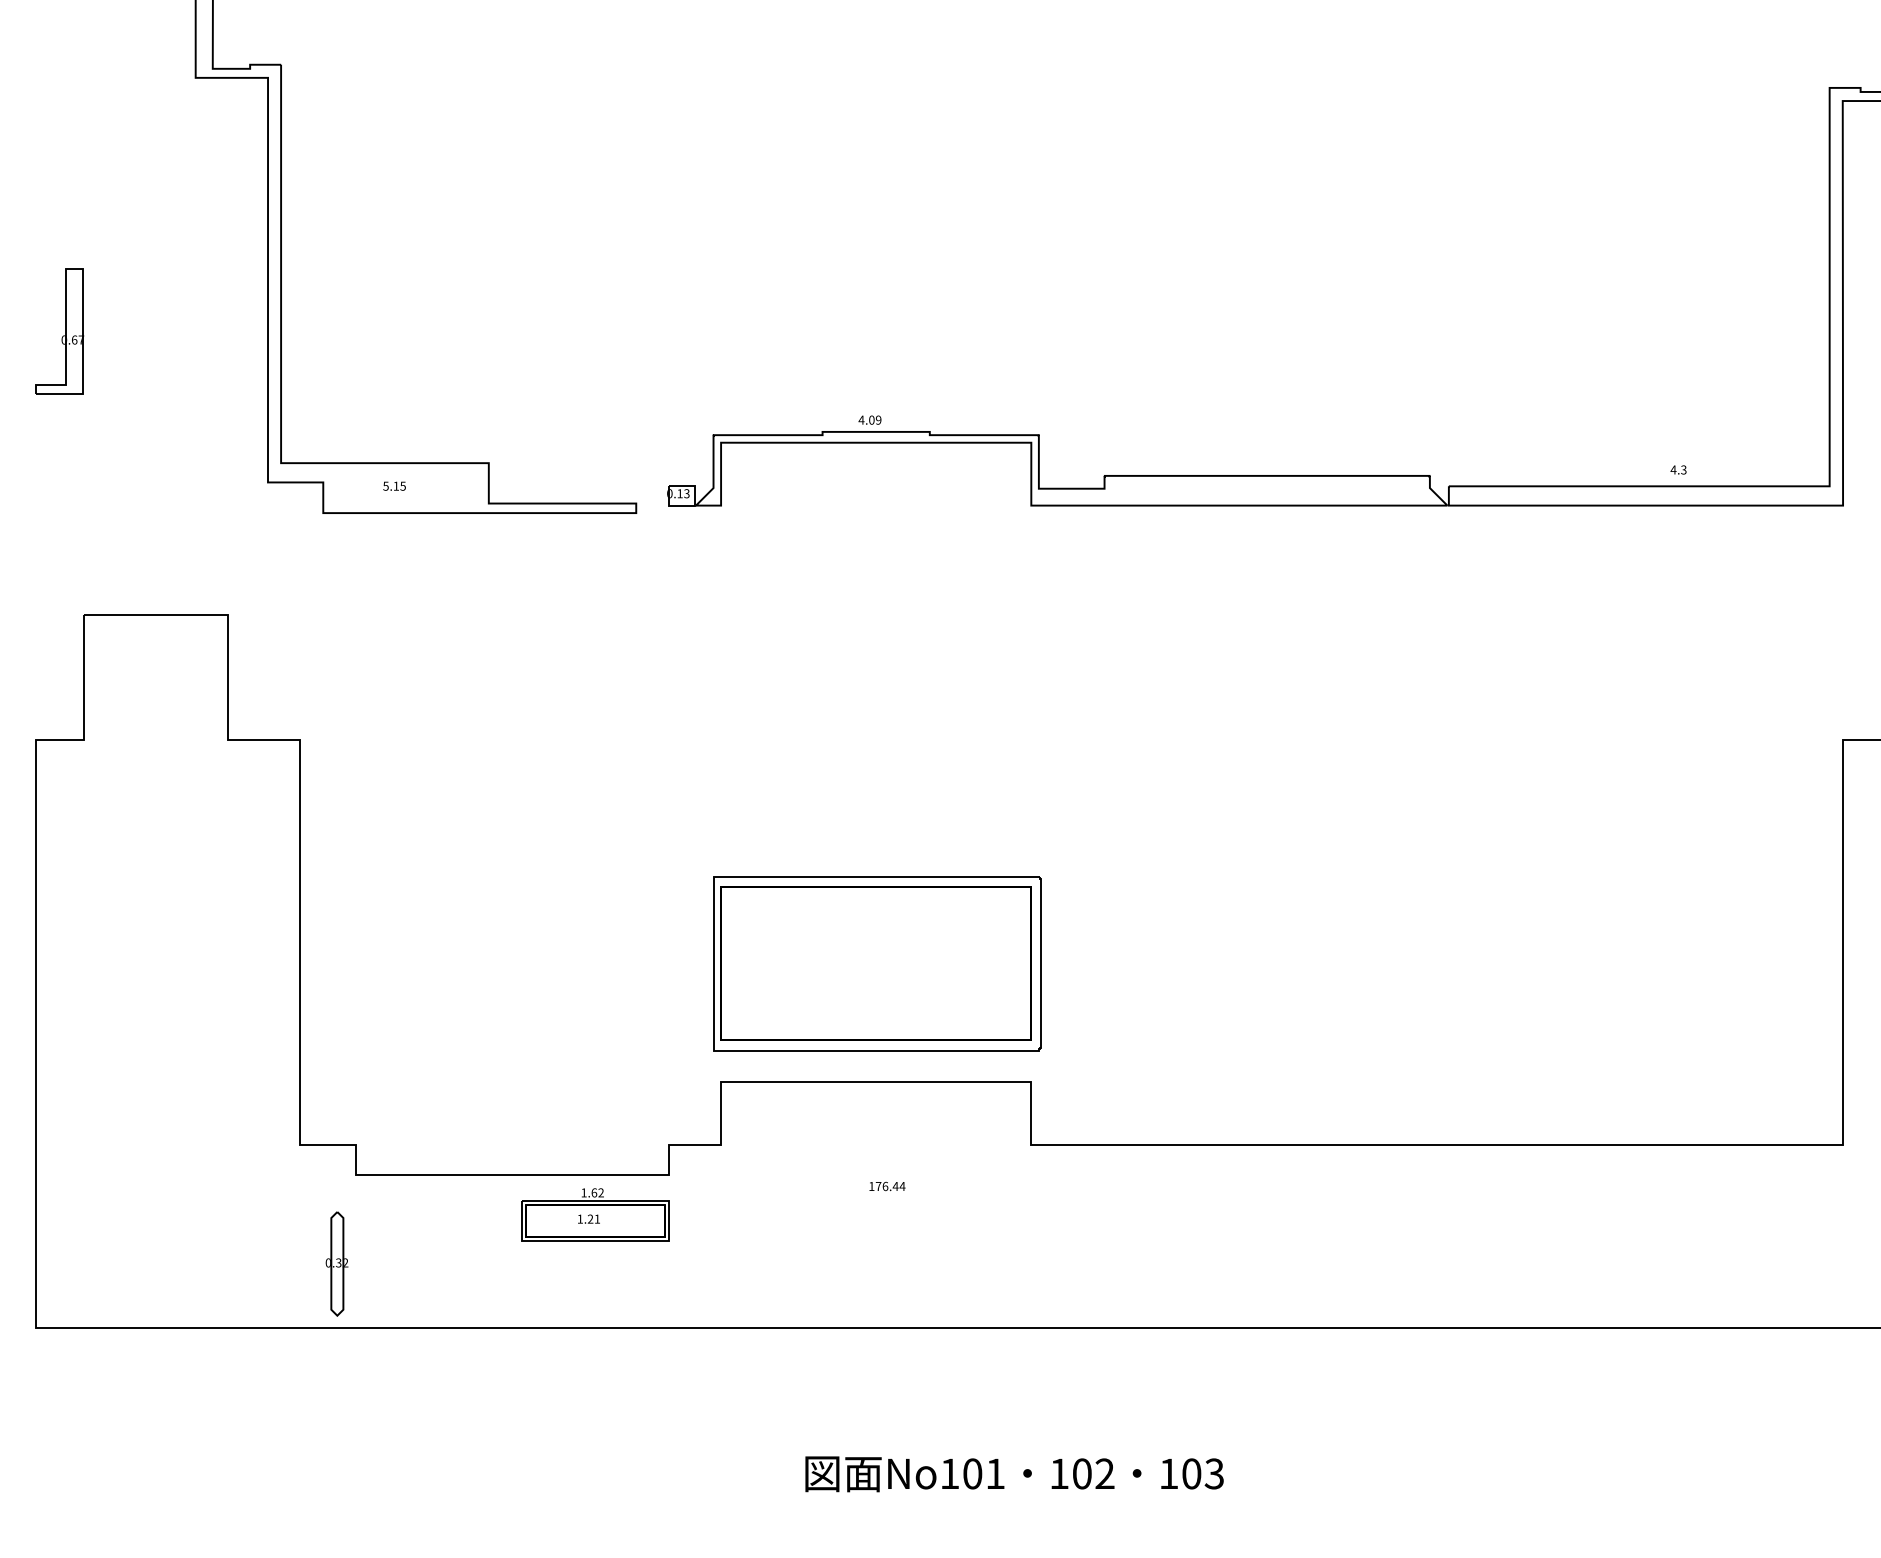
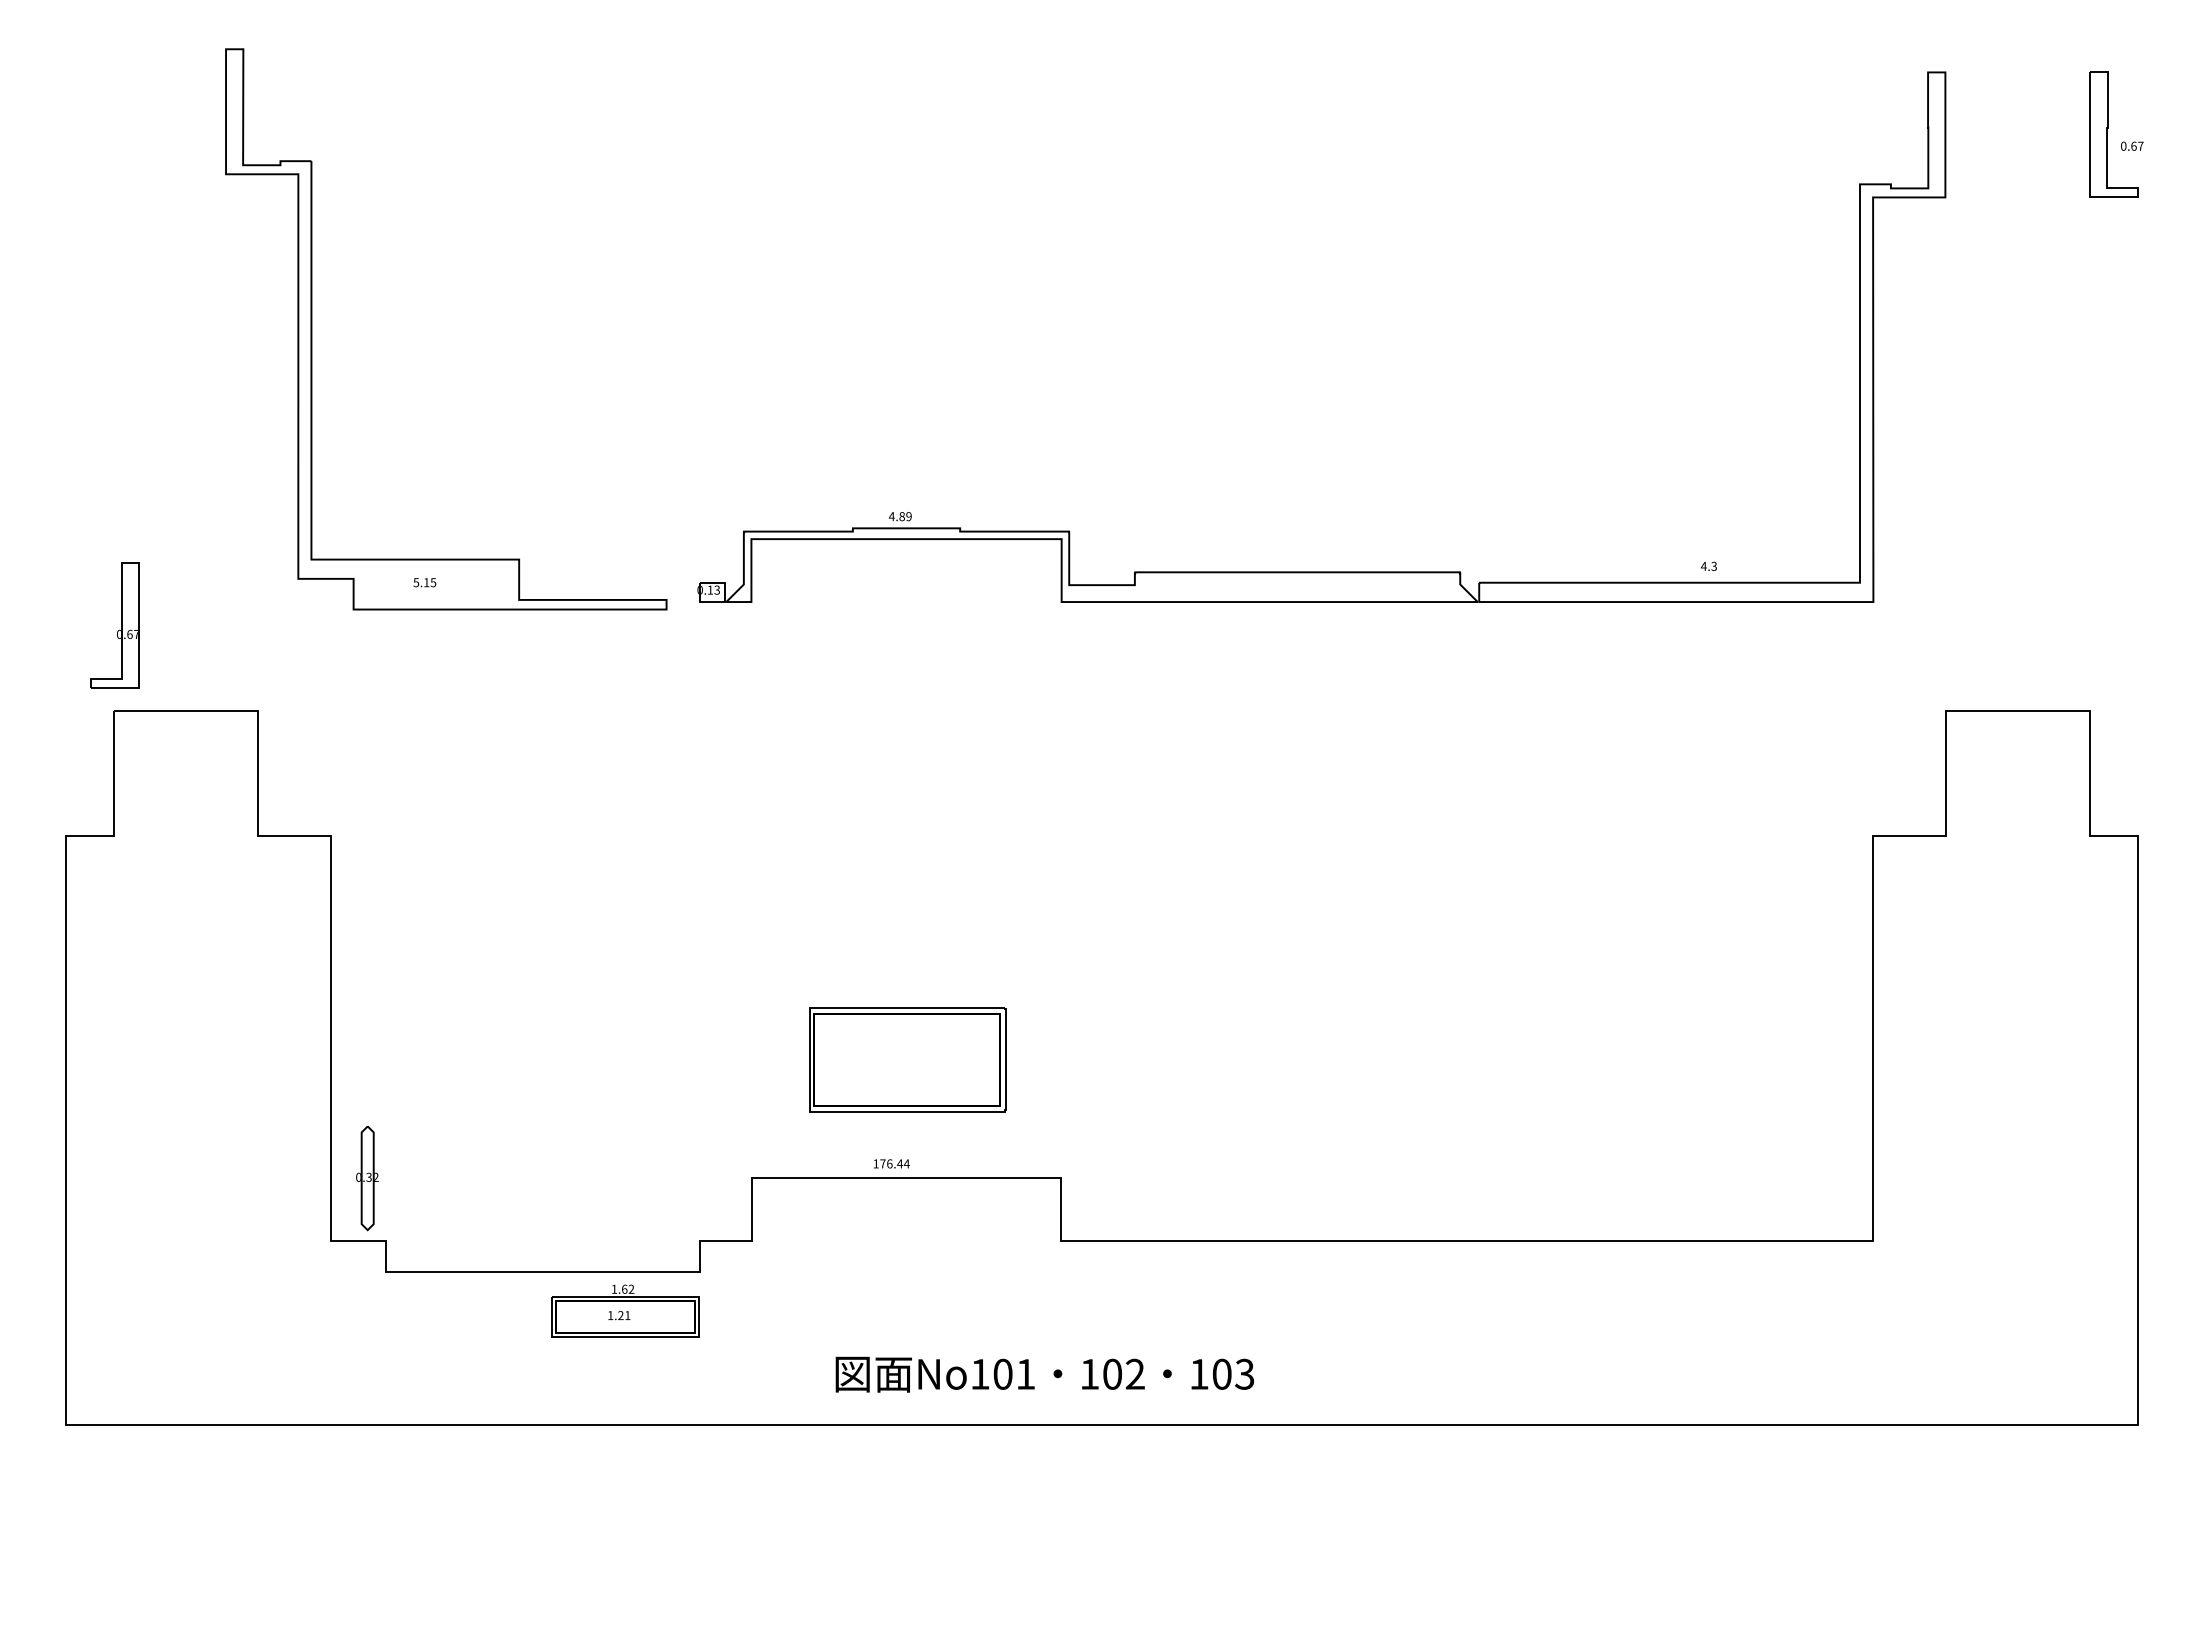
part: (64, 335) -> (119, 629), moved
text: (871, 420) -> (901, 516), 4.09 -> 4.89
part: (877, 963) -> (907, 1059), size x0.6
text: (887, 1186) -> (891, 1163), moved
part: (337, 1264) -> (367, 1178), moved
text: (1014, 1474) -> (1044, 1374), moved

